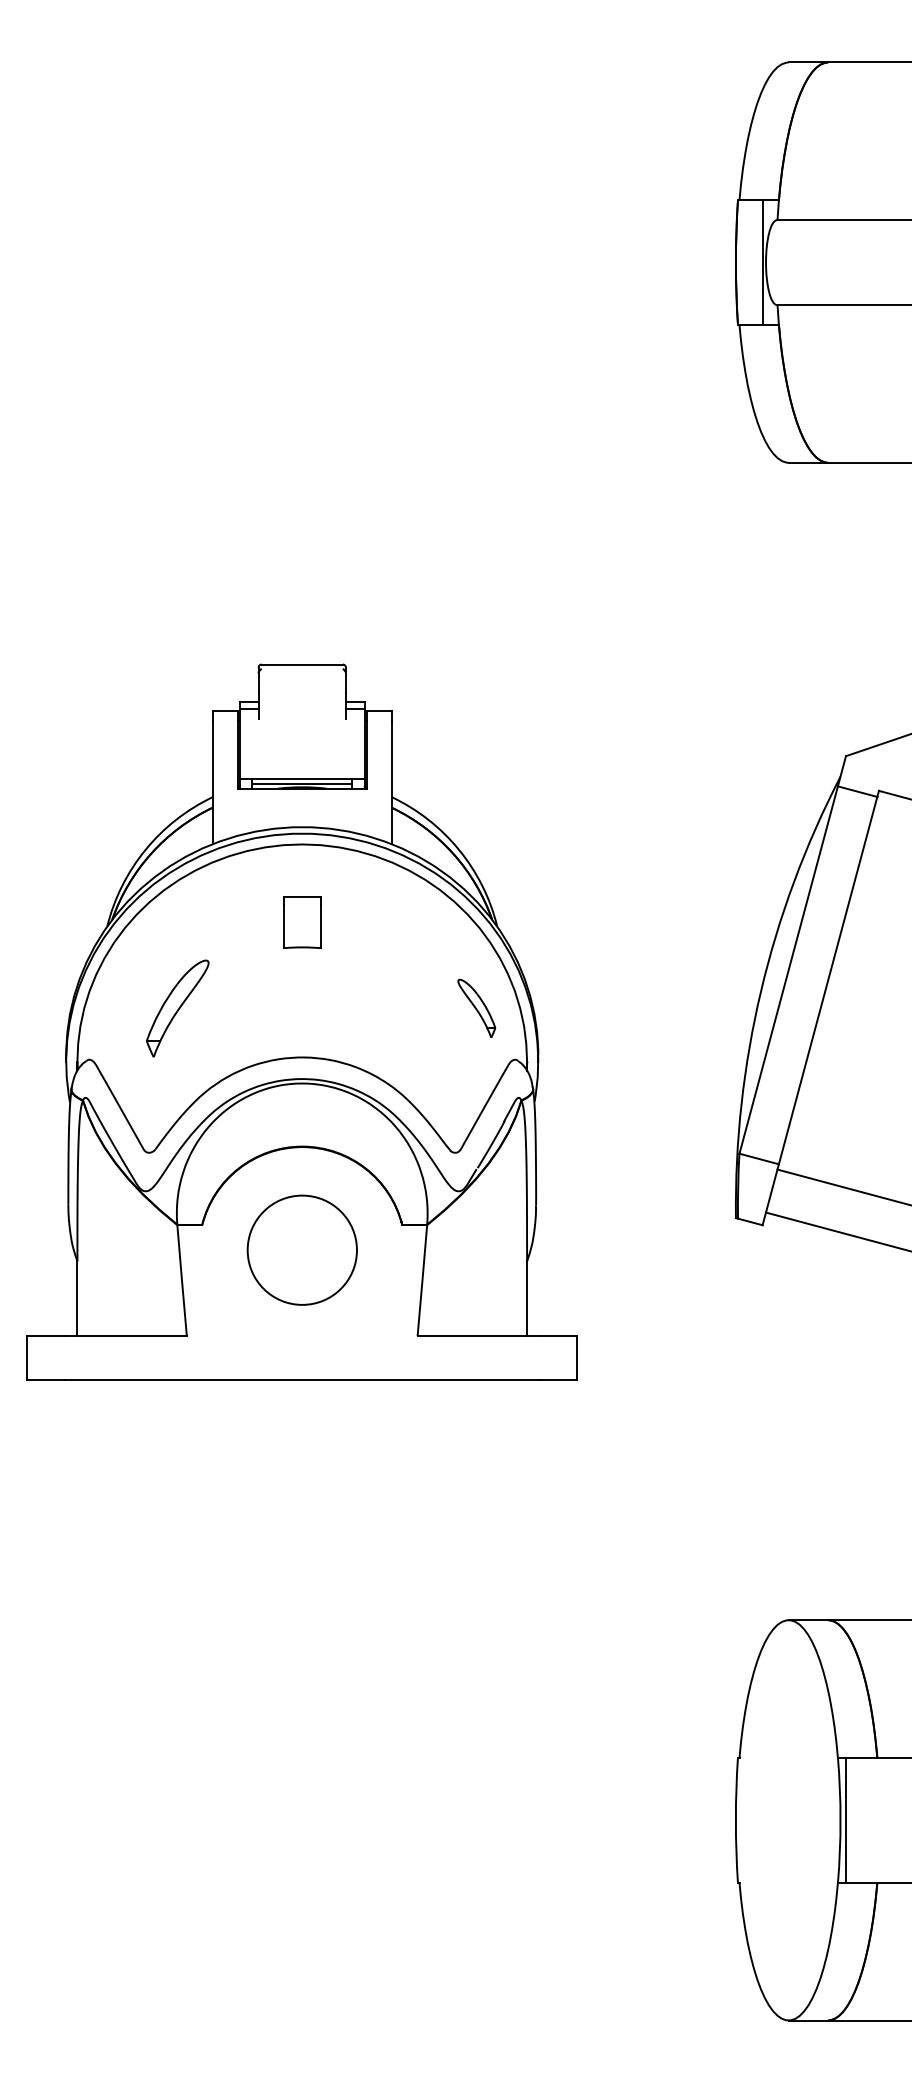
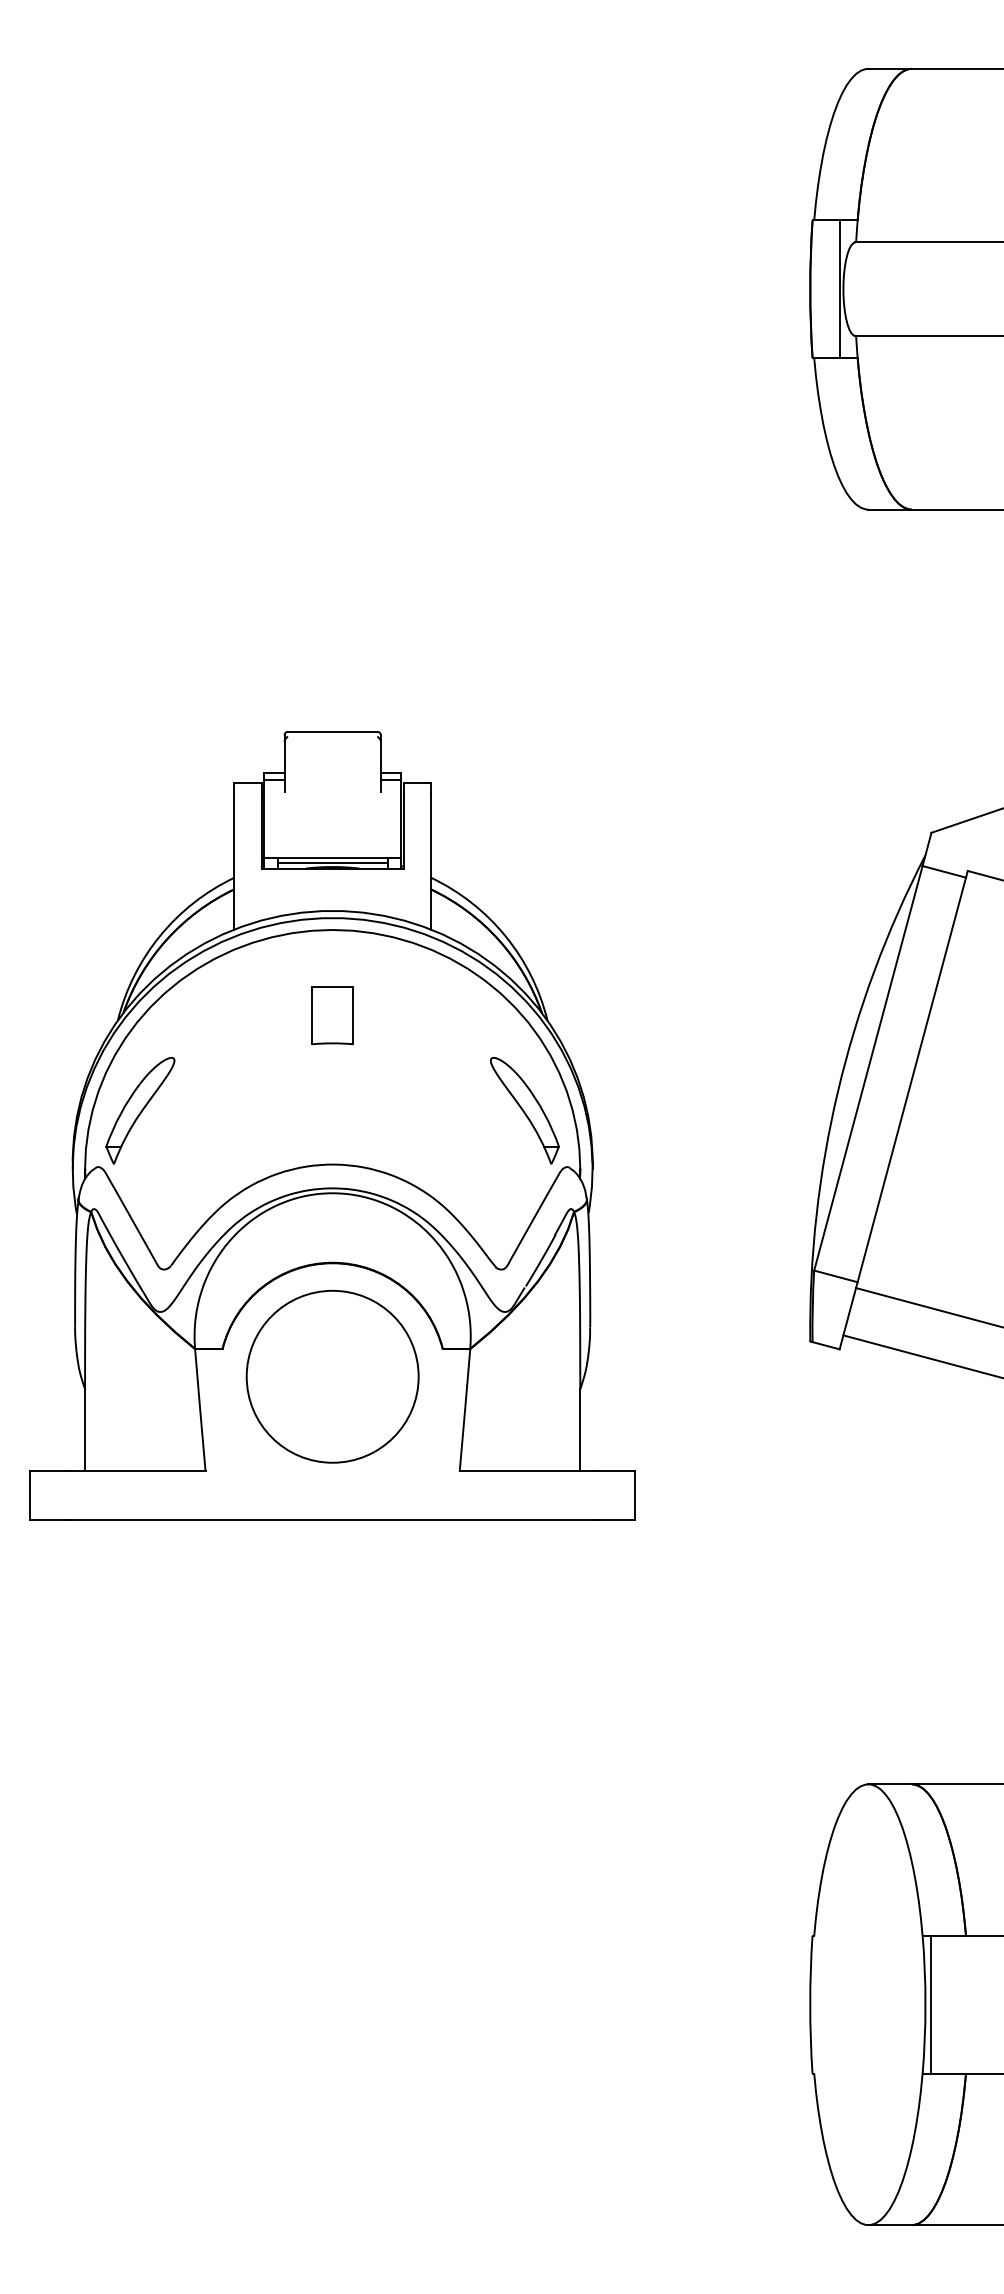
part: (177, 1008) -> (140, 1110), moved
part: (476, 1008) -> (524, 1110), size x1.67
circle: (302, 1250) -> (332, 1377), size x1.43

